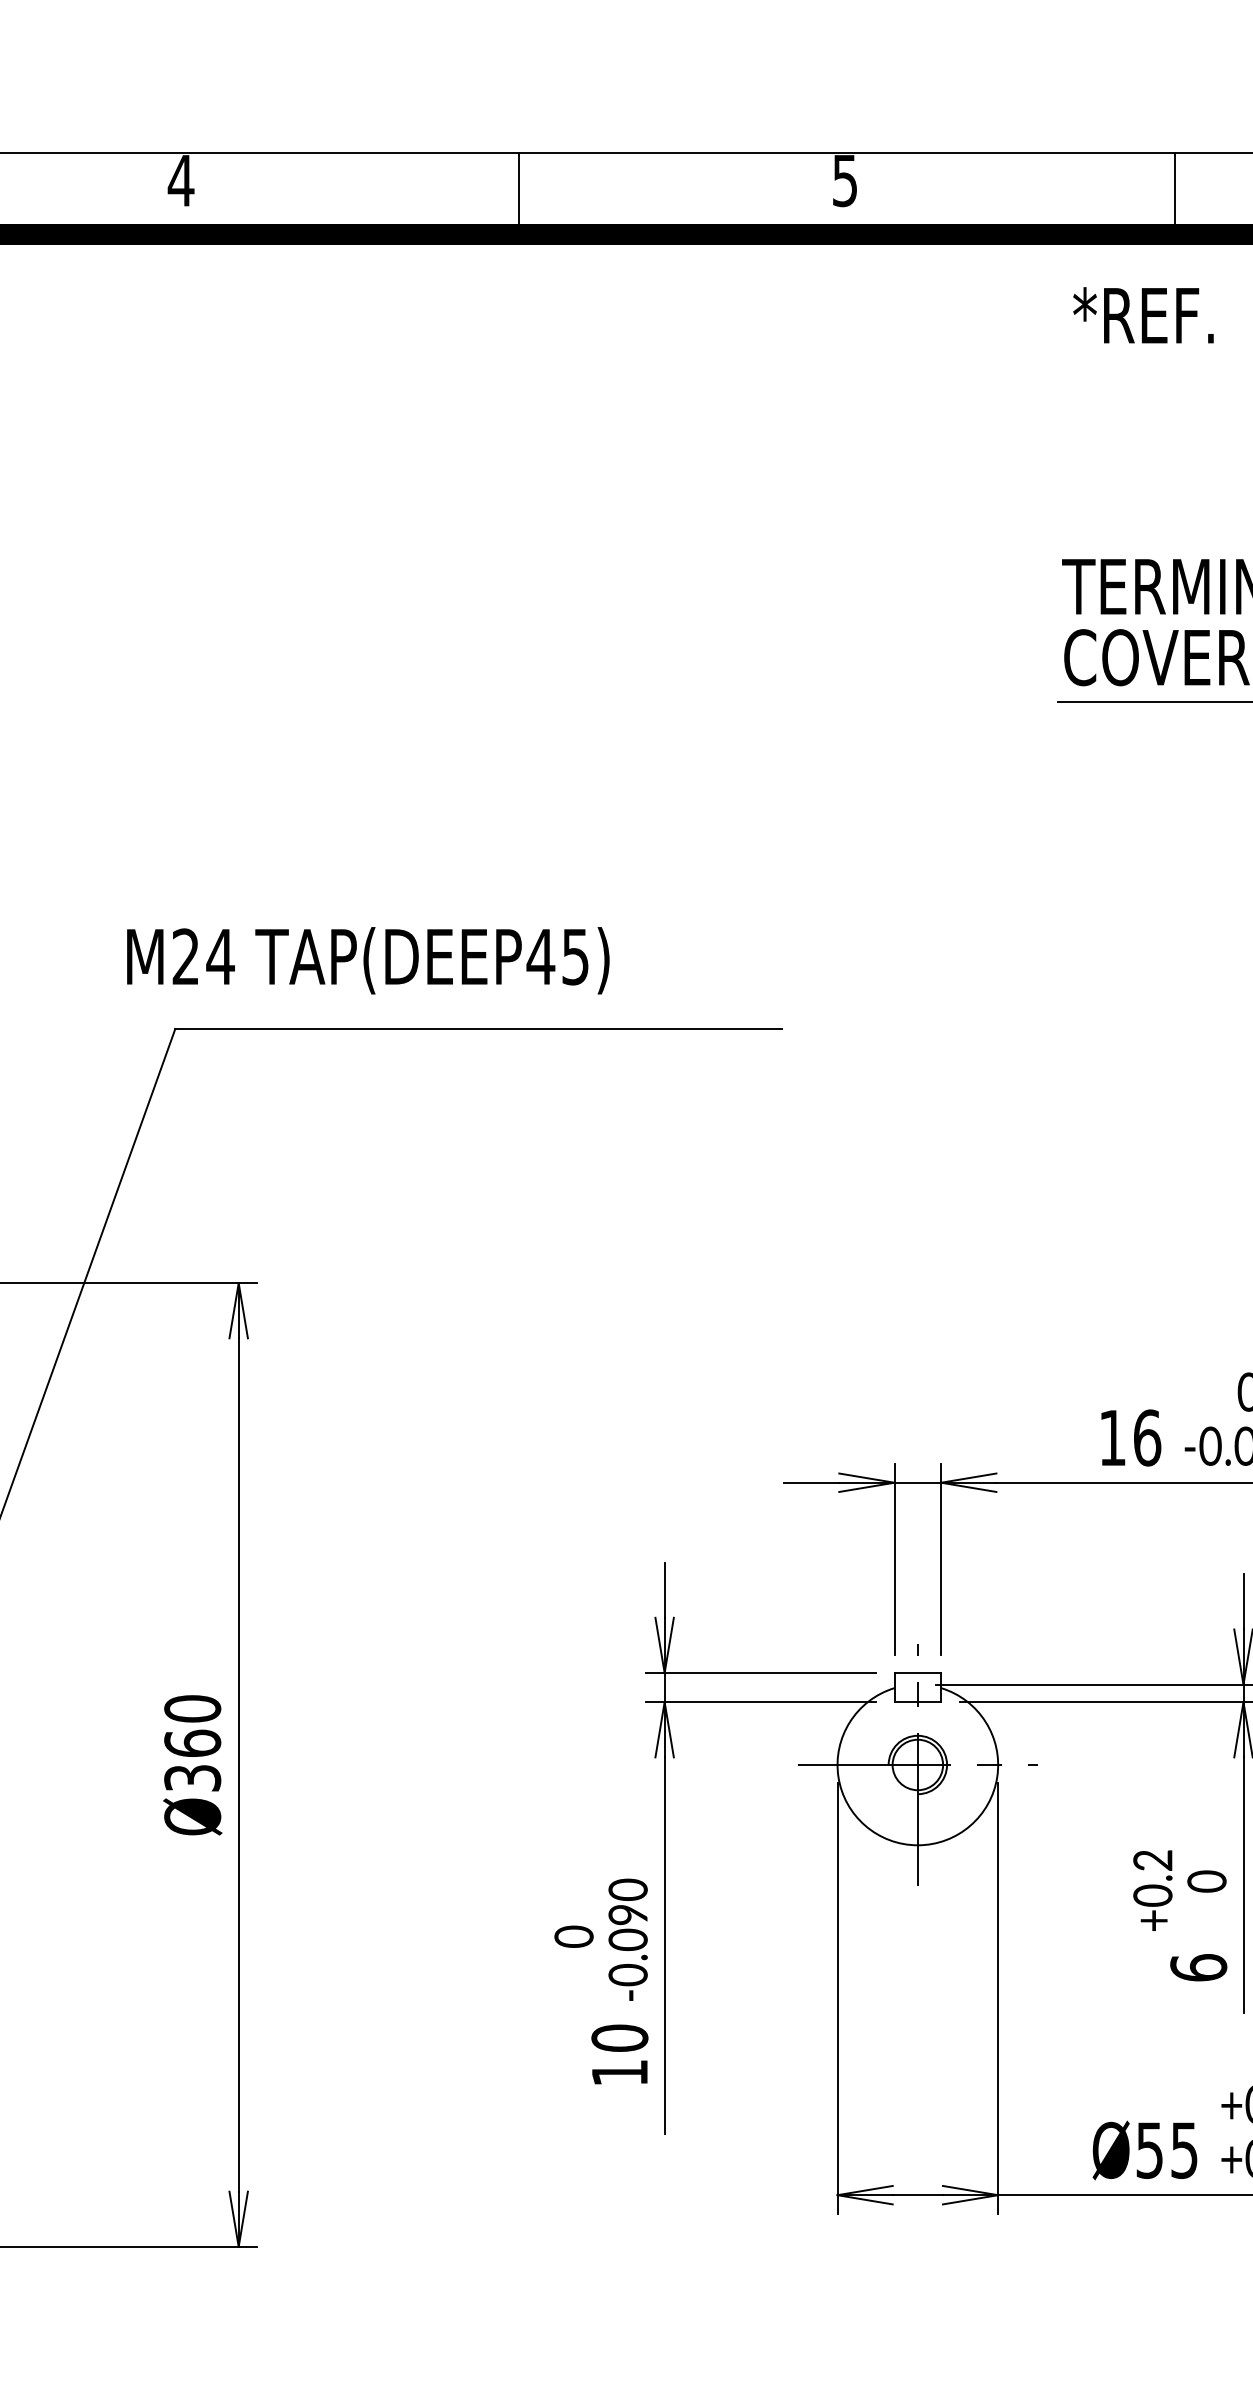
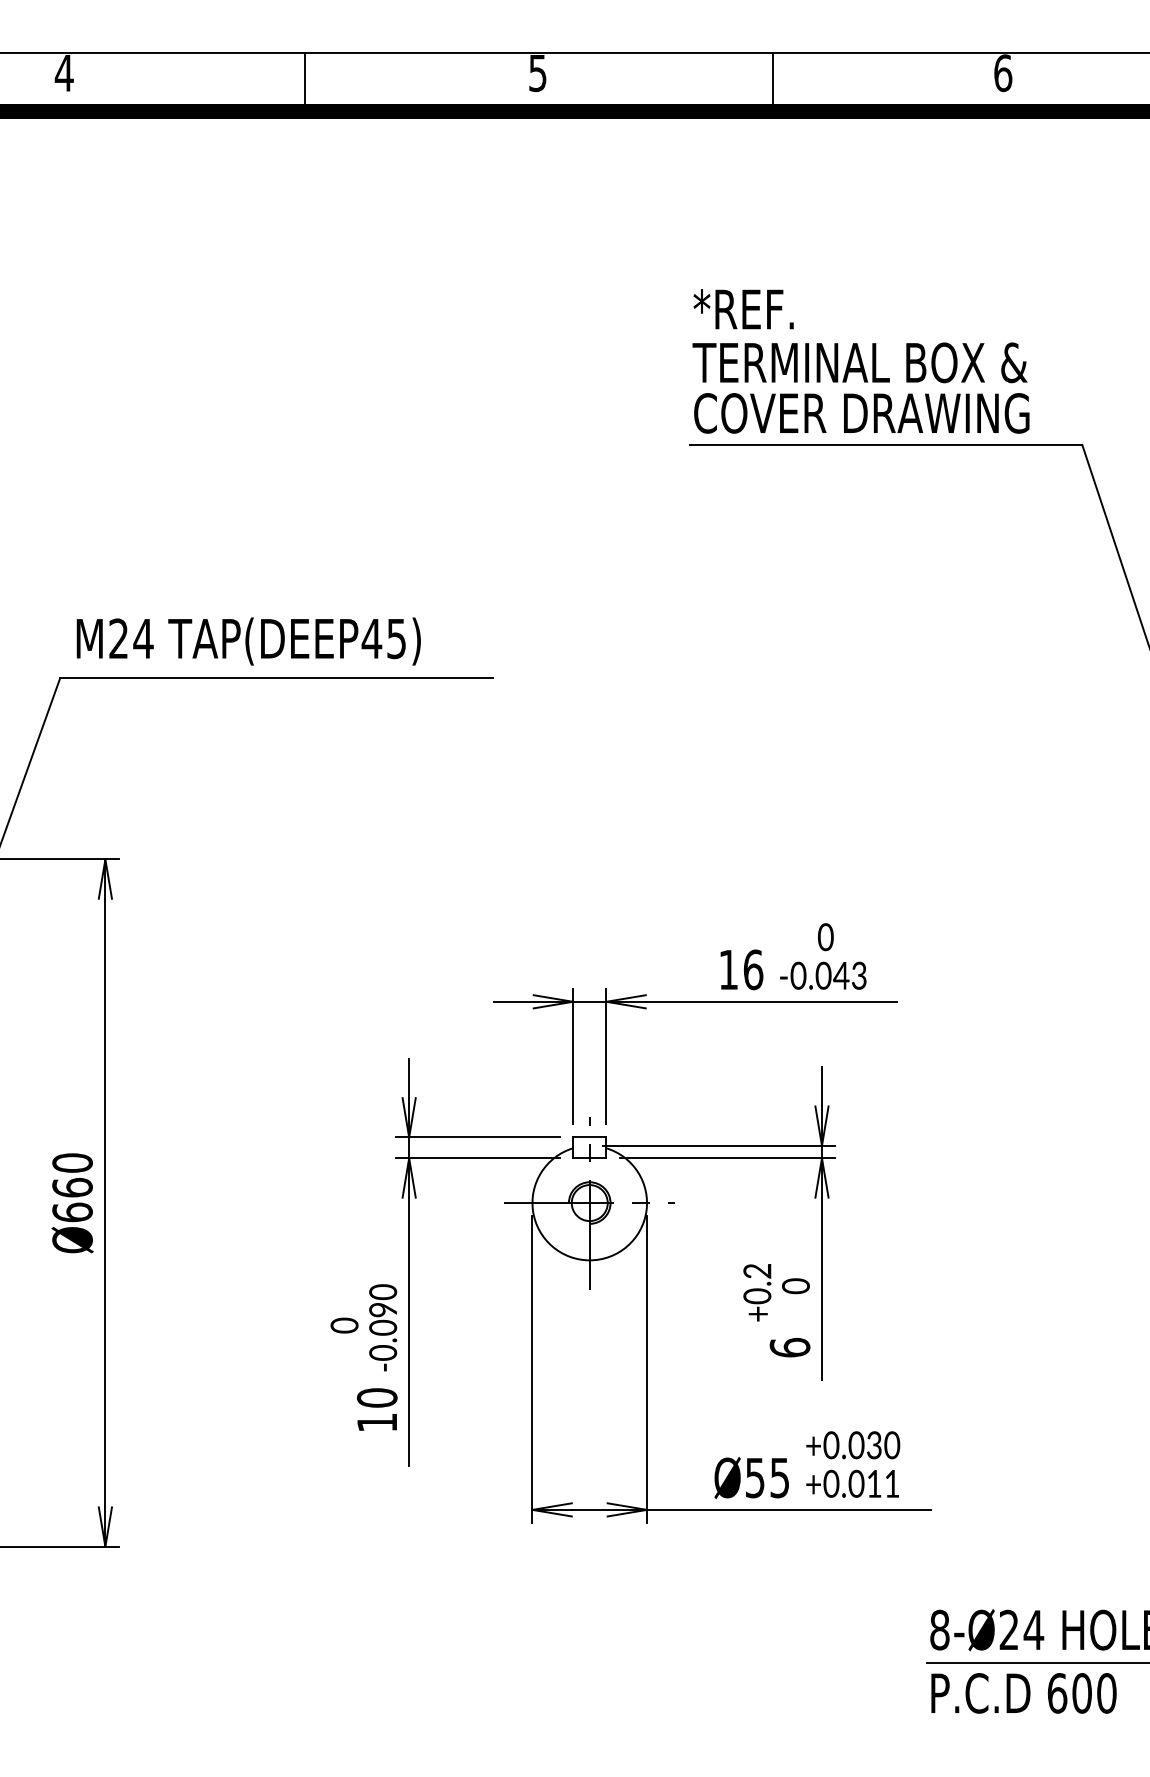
text: (1143, 315) -> (743, 309), moved
text: (367, 960) -> (248, 641), moved
text: (192, 1778) -> (72, 1212), Ø360 -> Ø660

